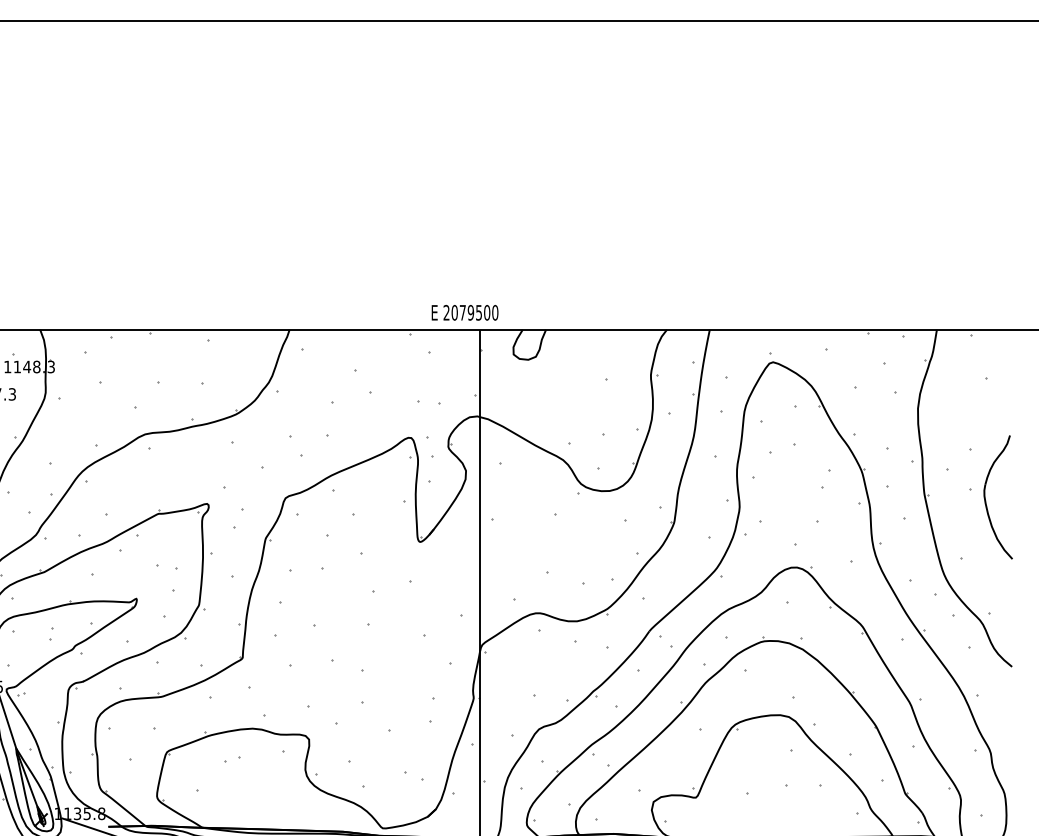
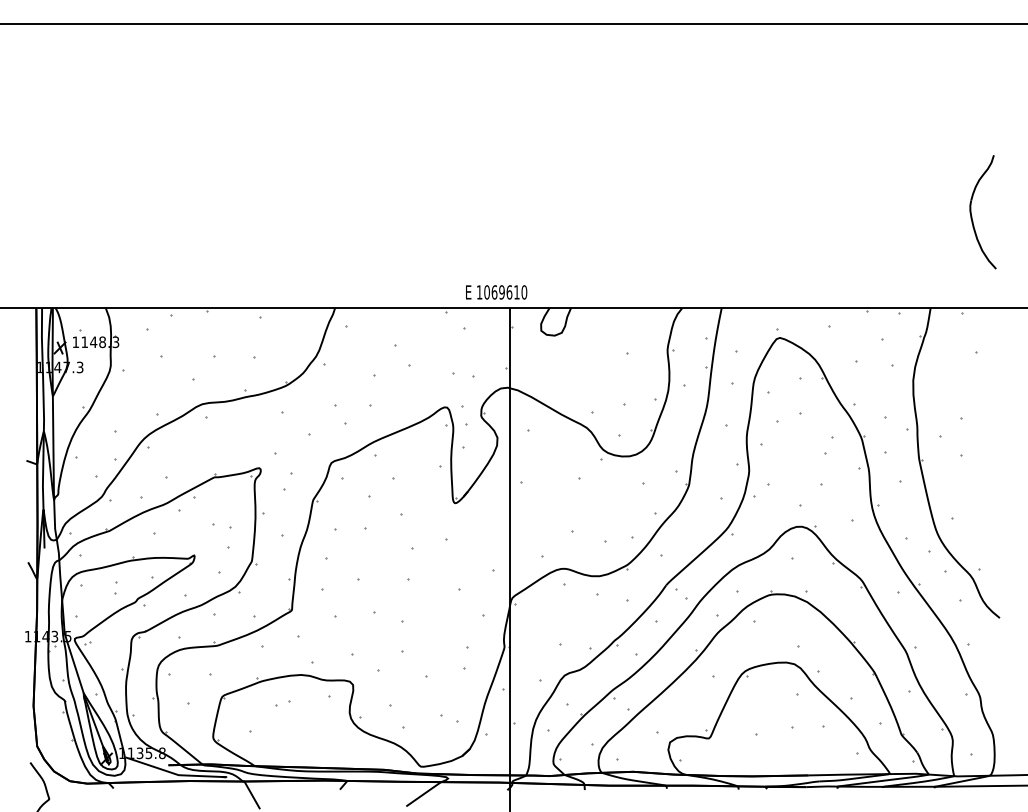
text: (466, 312) -> (497, 292), 2079500 -> 1069610
part: (986, 502) -> (972, 216), moved

